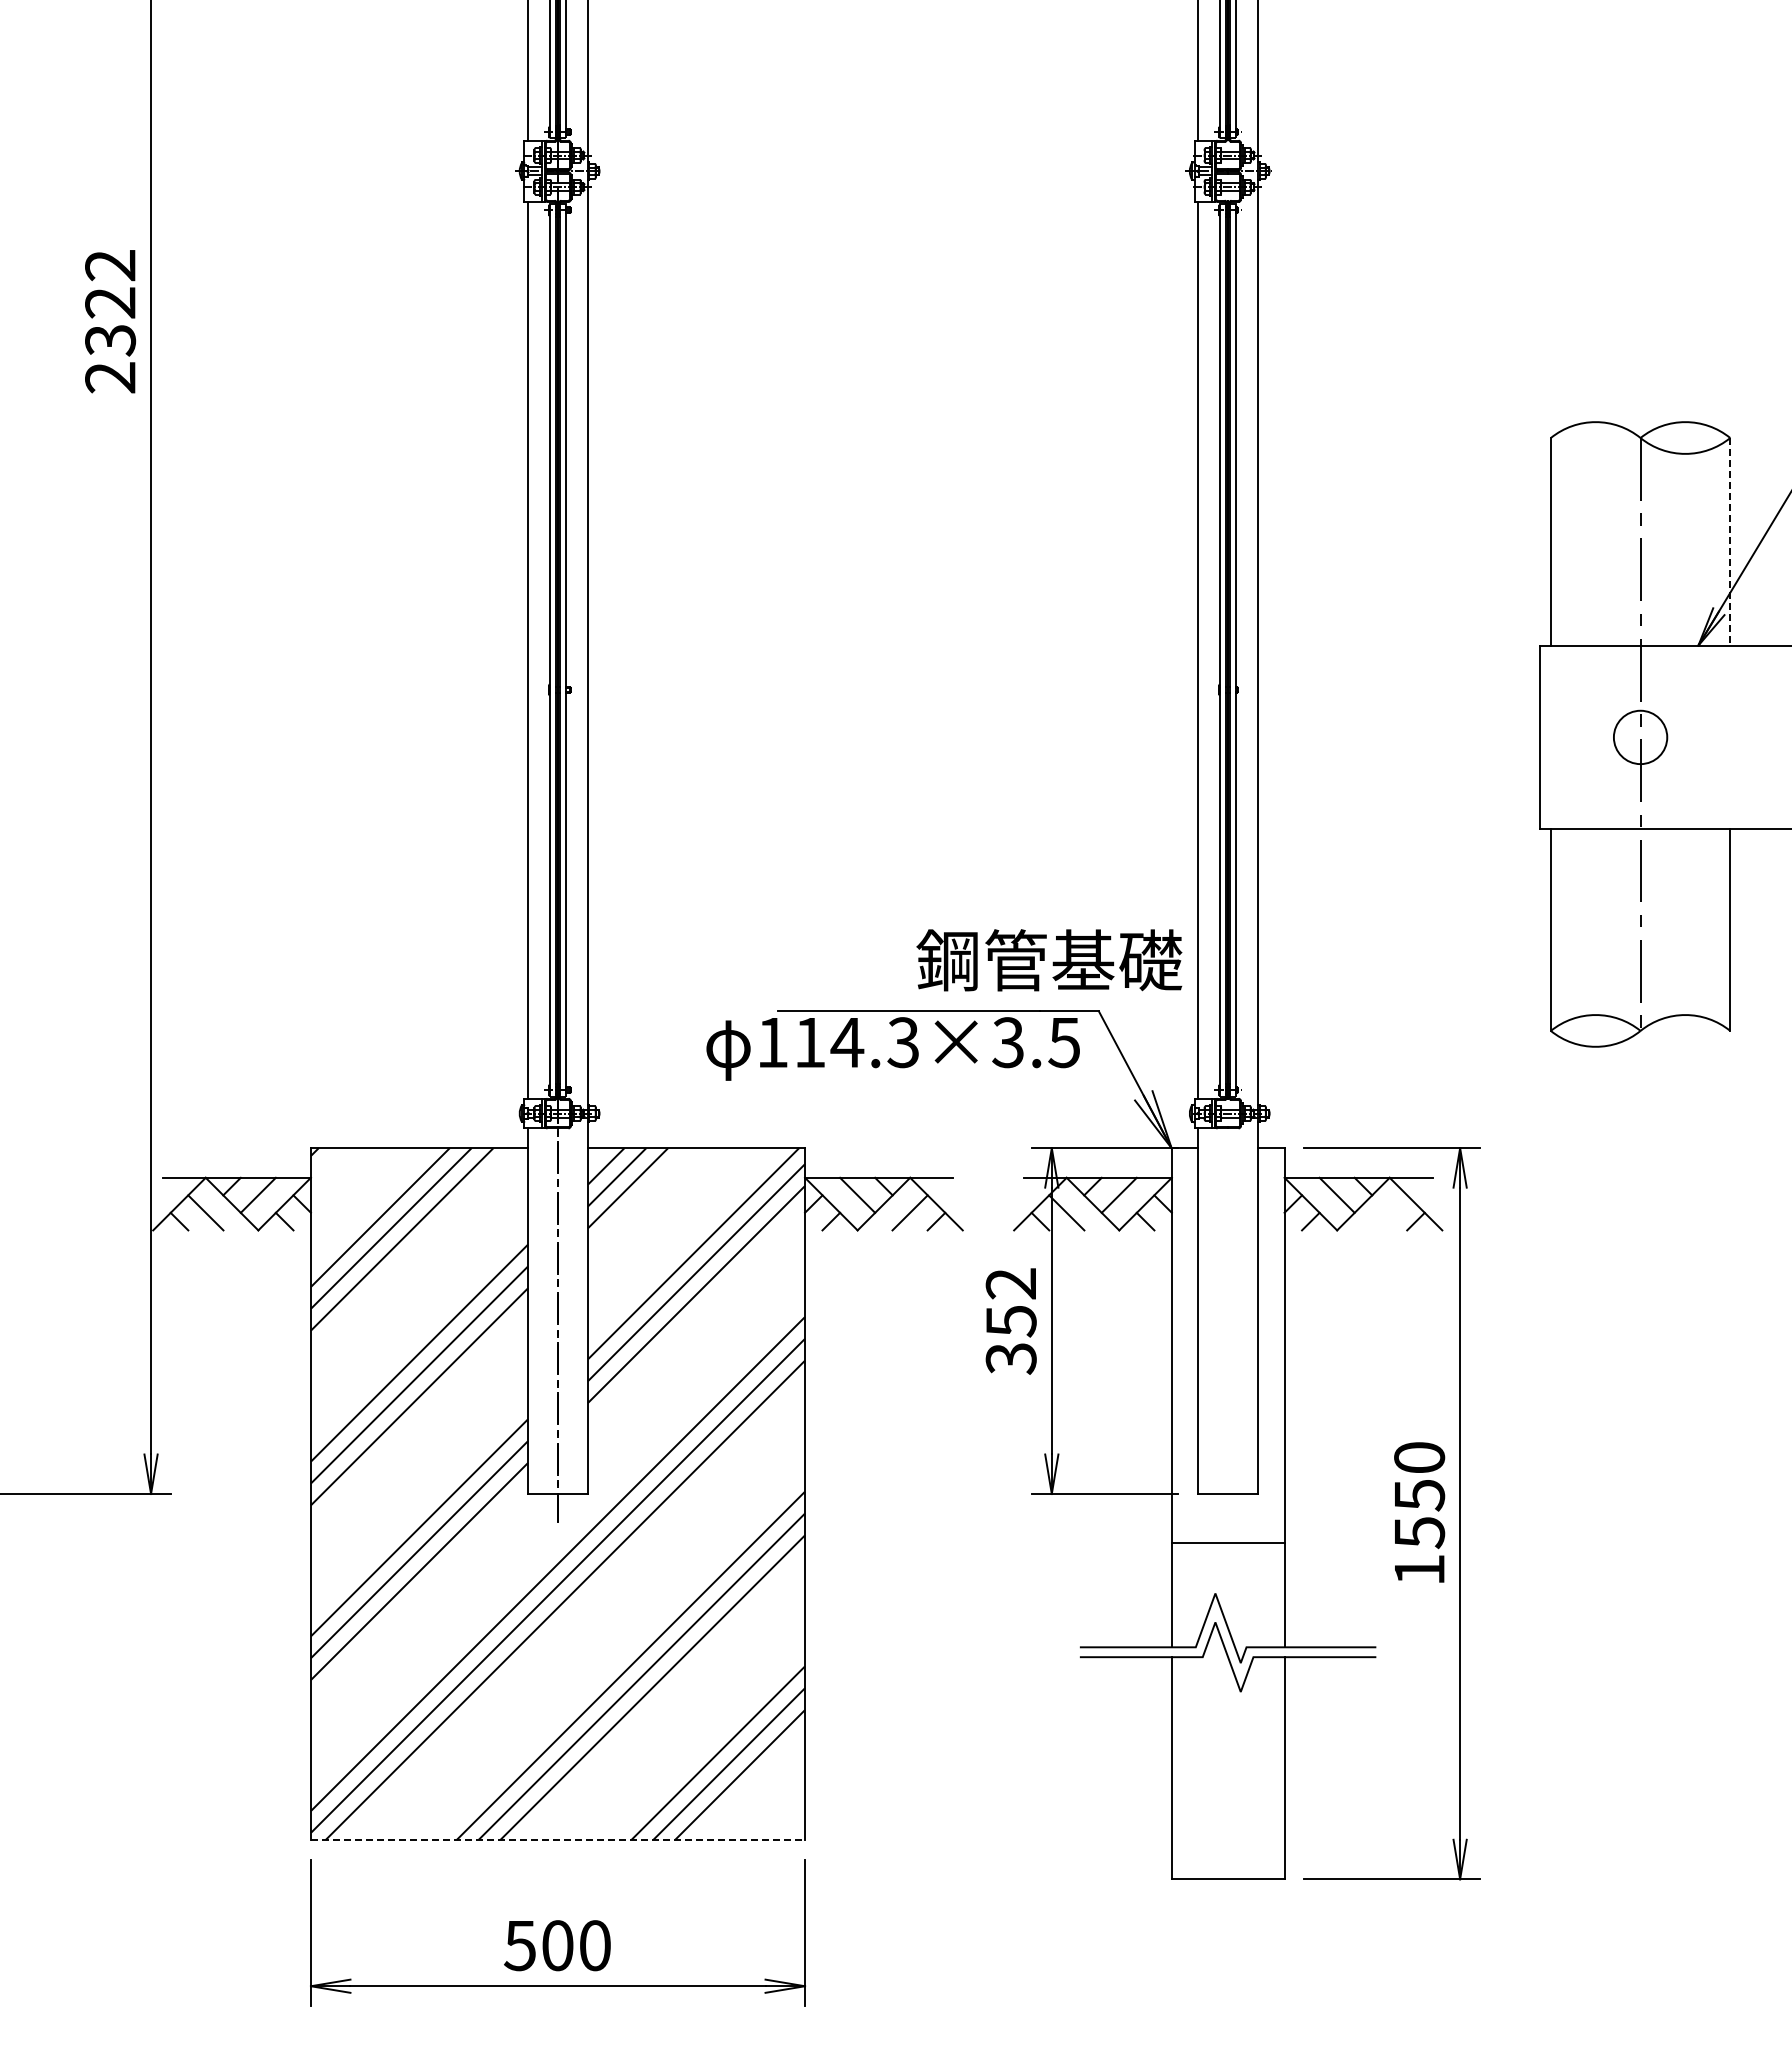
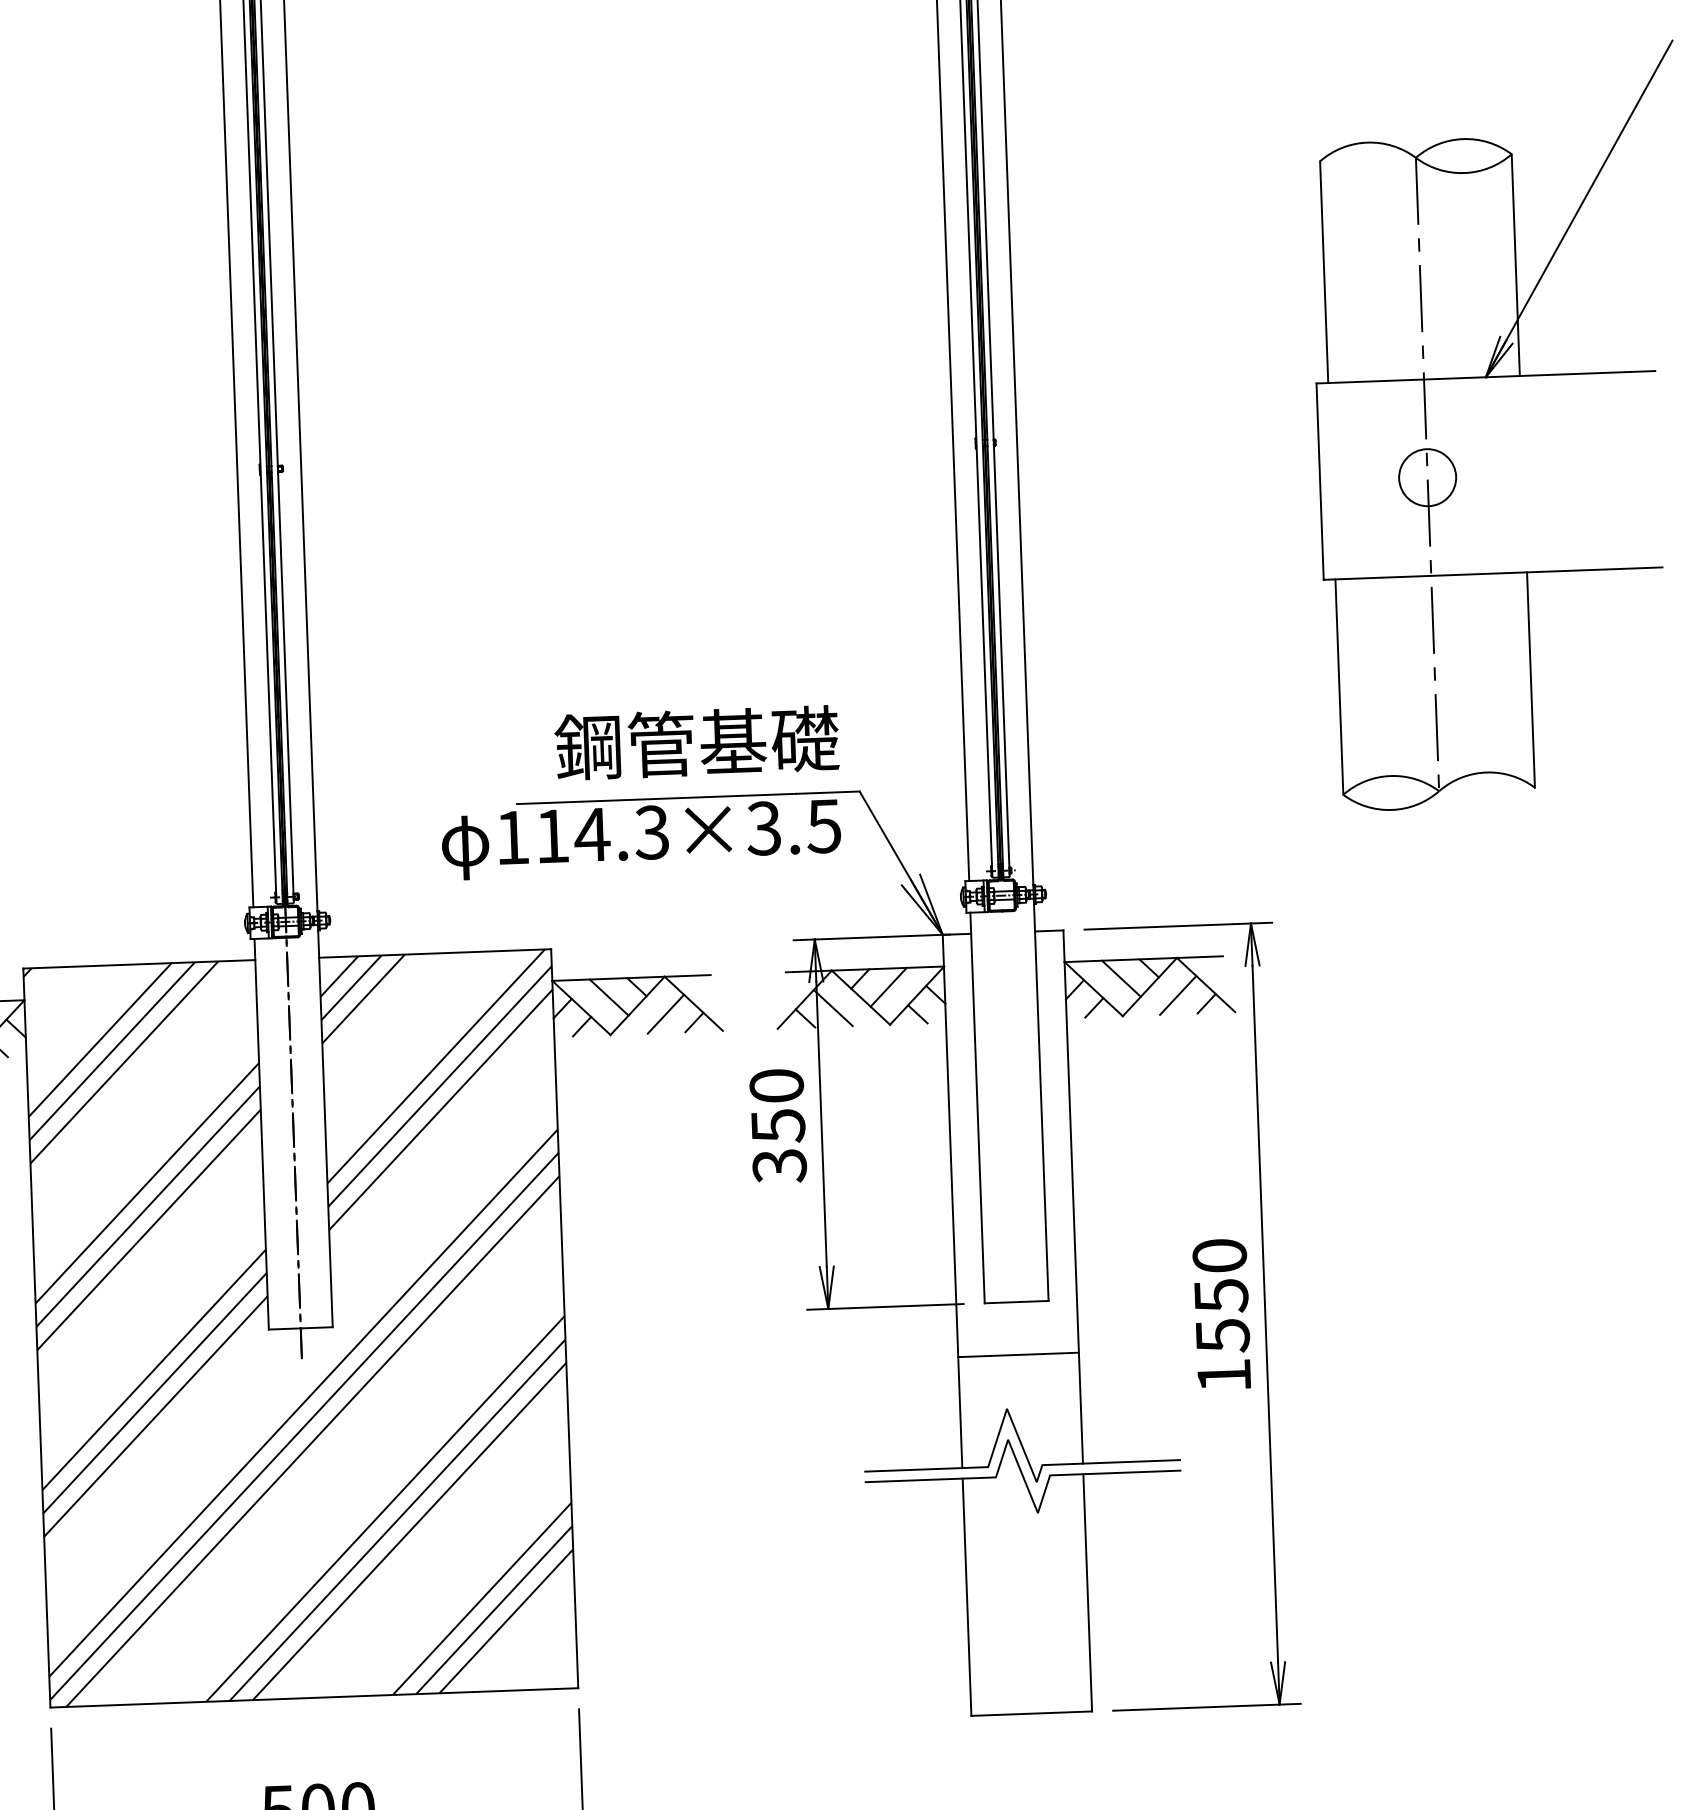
line: (1730, 541) -> (1516, 264), dashed -> solid
text: (1049, 960) -> (697, 743), moved
line: (1389, 1212) -> (1178, 995), added
text: (1010, 1283) -> (775, 1085), 352 -> 350
line: (558, 1839) -> (314, 1697), dashed -> solid

